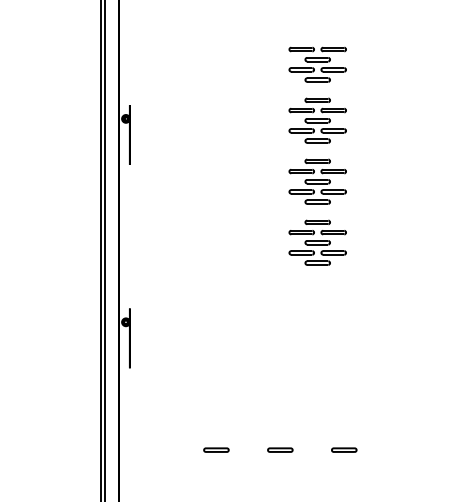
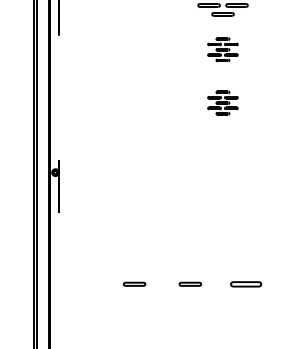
part: (317, 181) -> (222, 49), size x0.6
part: (317, 242) -> (222, 102), size x0.6
part: (344, 449) -> (246, 283), size x1.4

